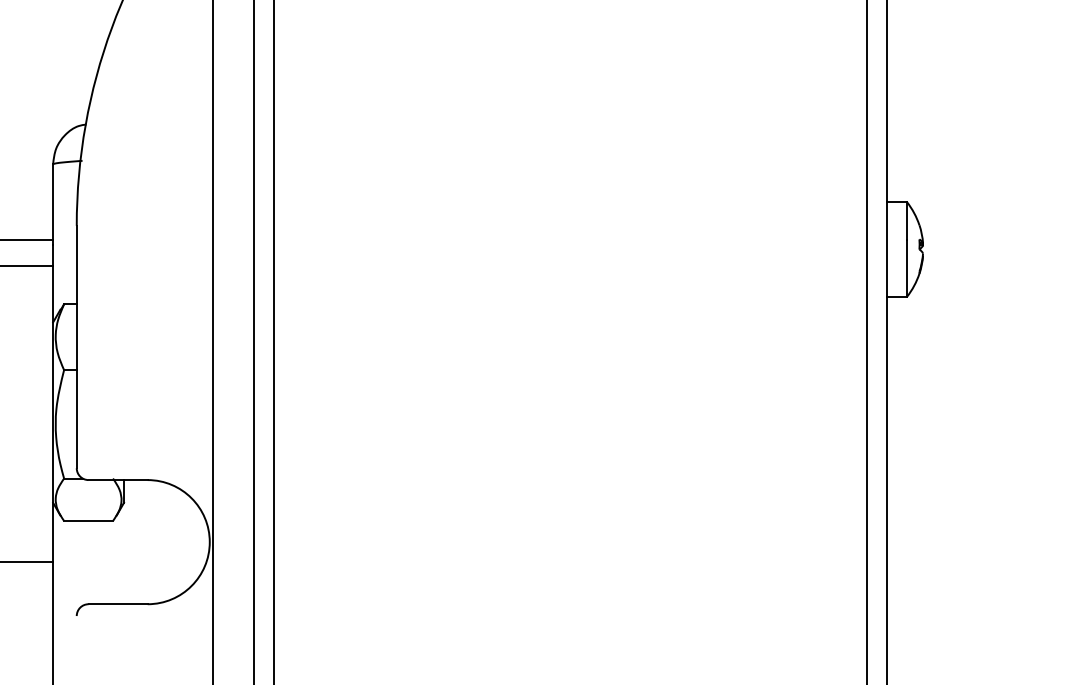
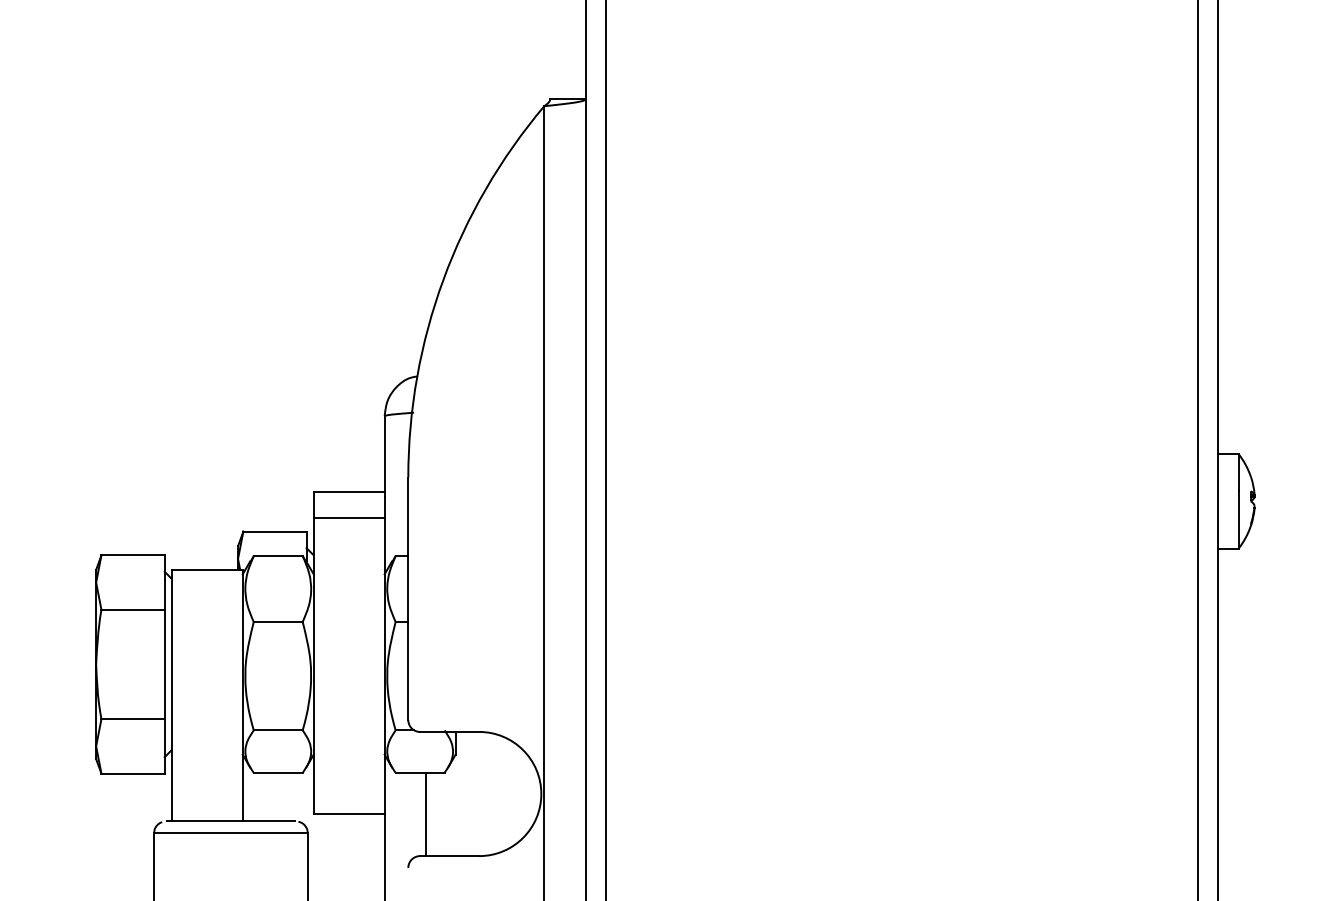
line: (94, 562) -> (426, 814), added

